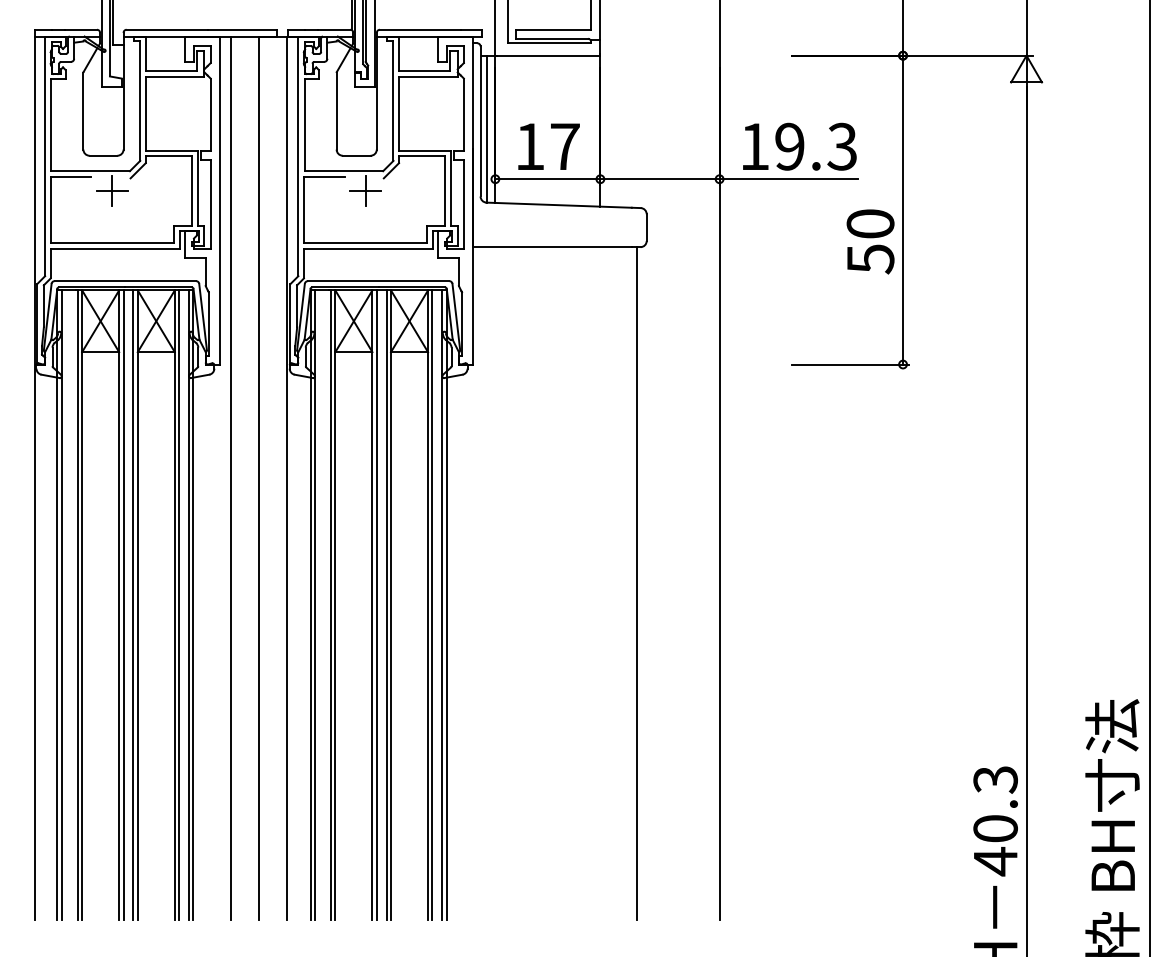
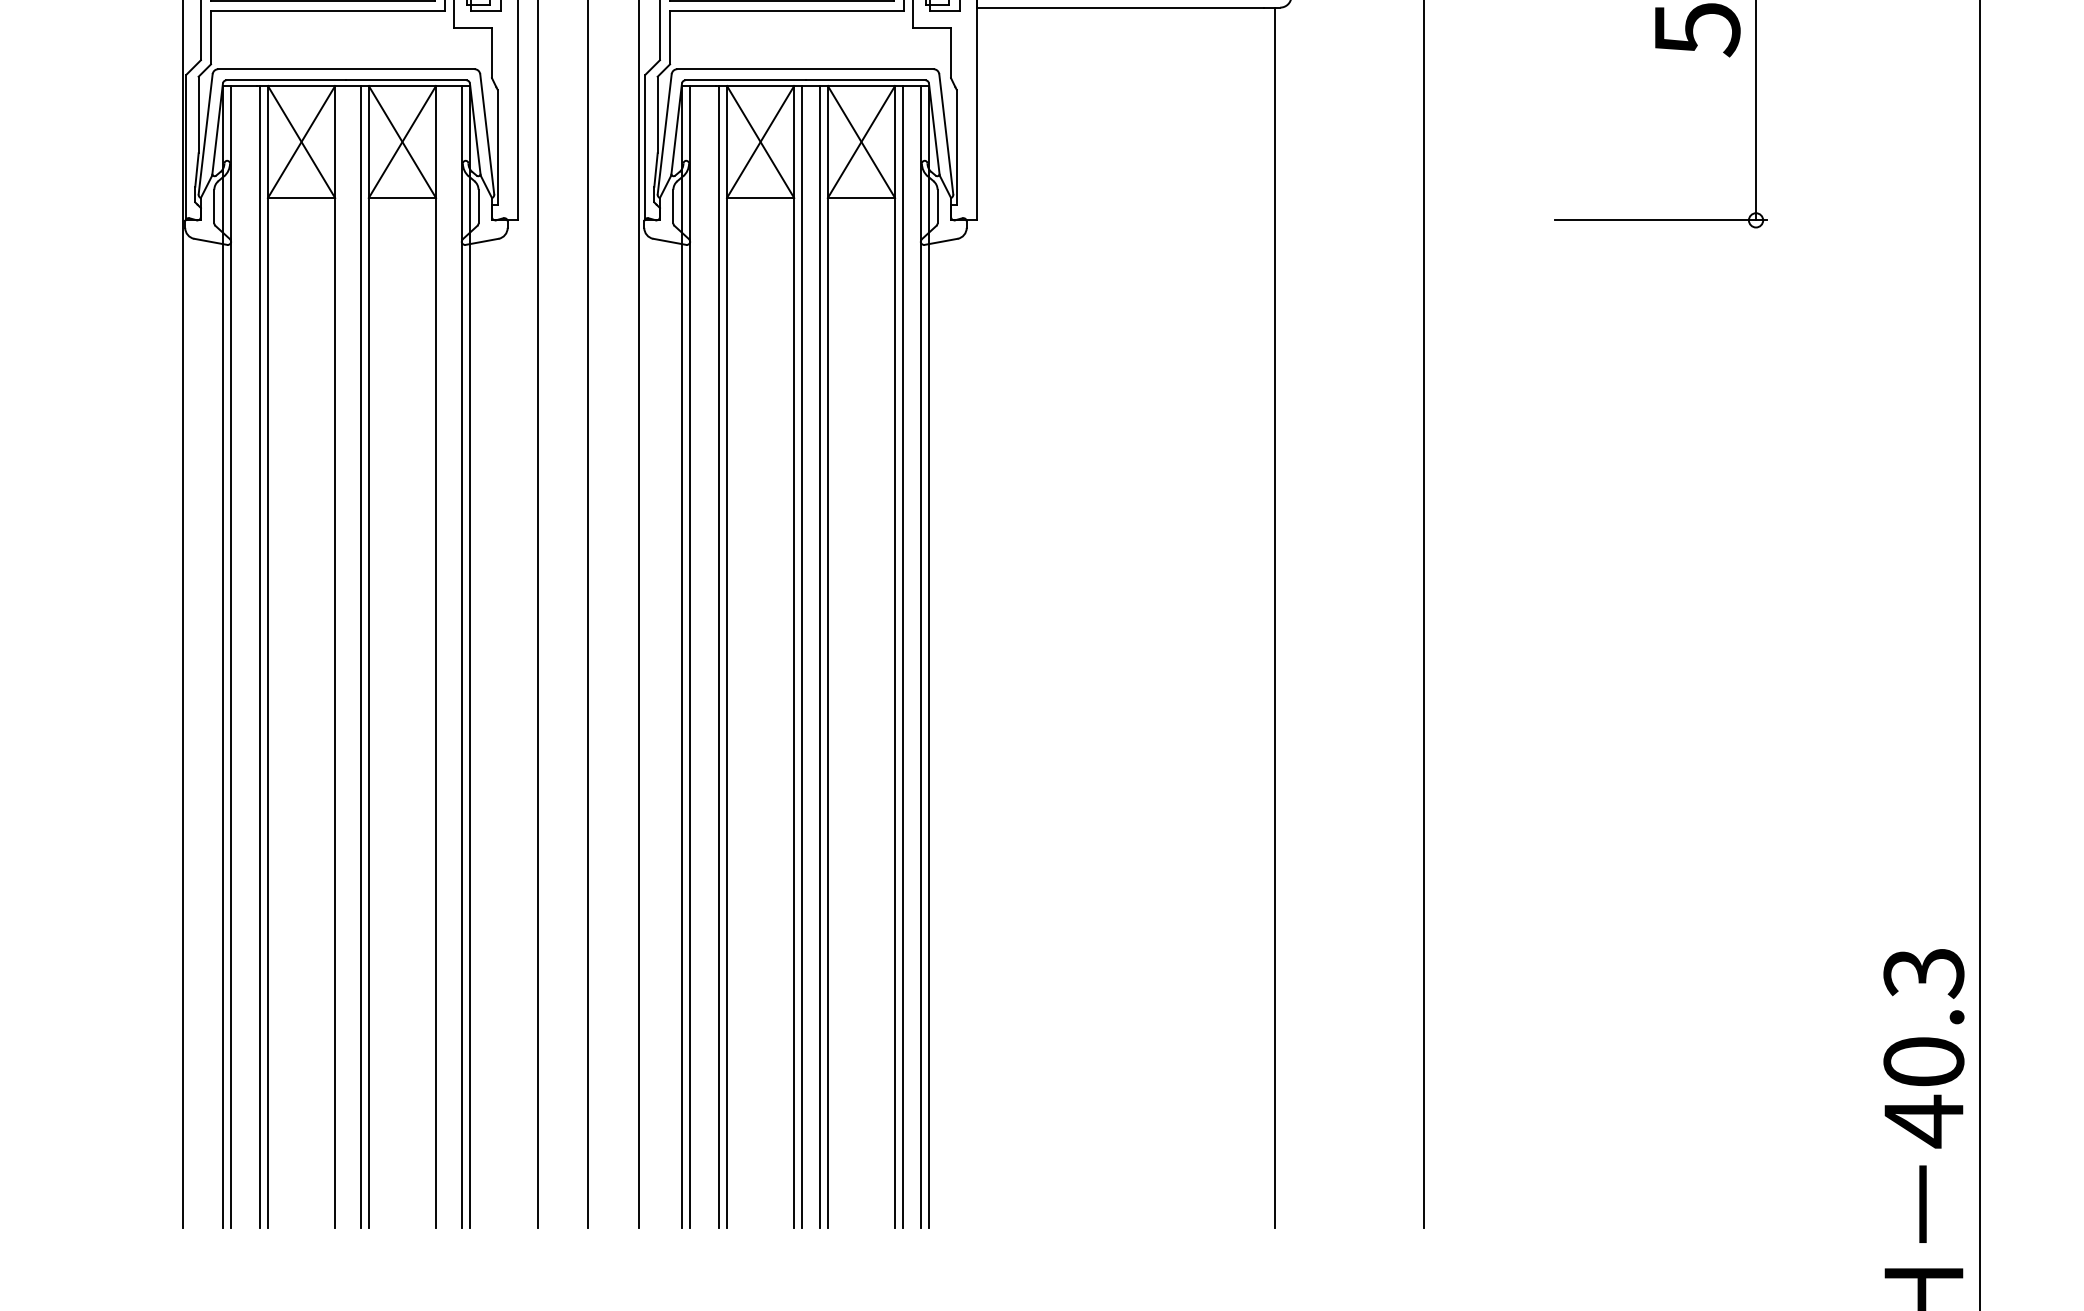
line: (123, 605) -> (342, 657), removed
line: (179, 605) -> (444, 657), removed

